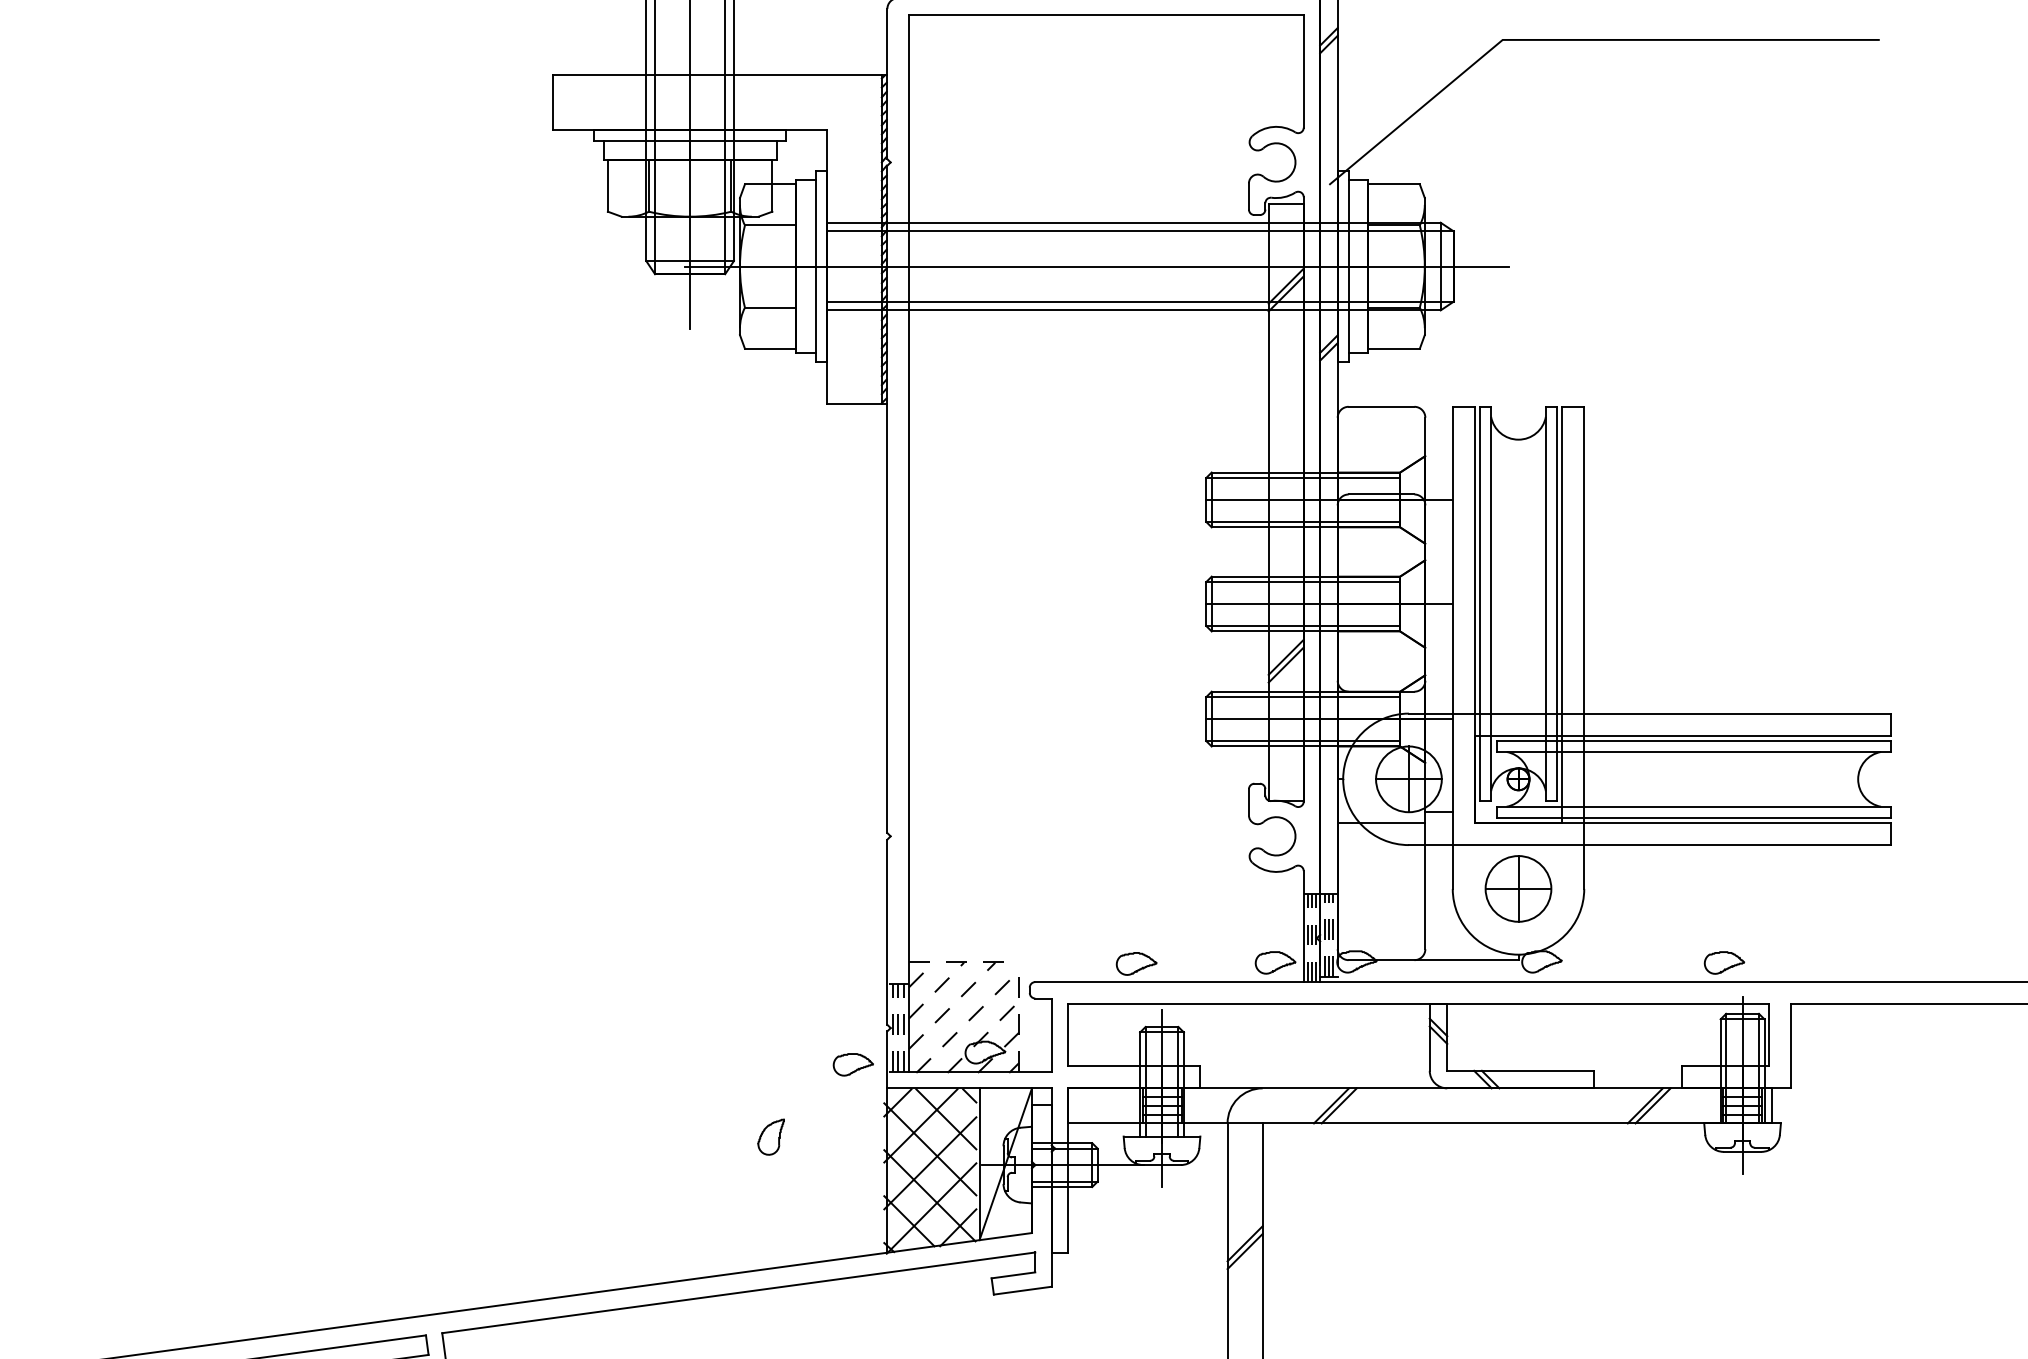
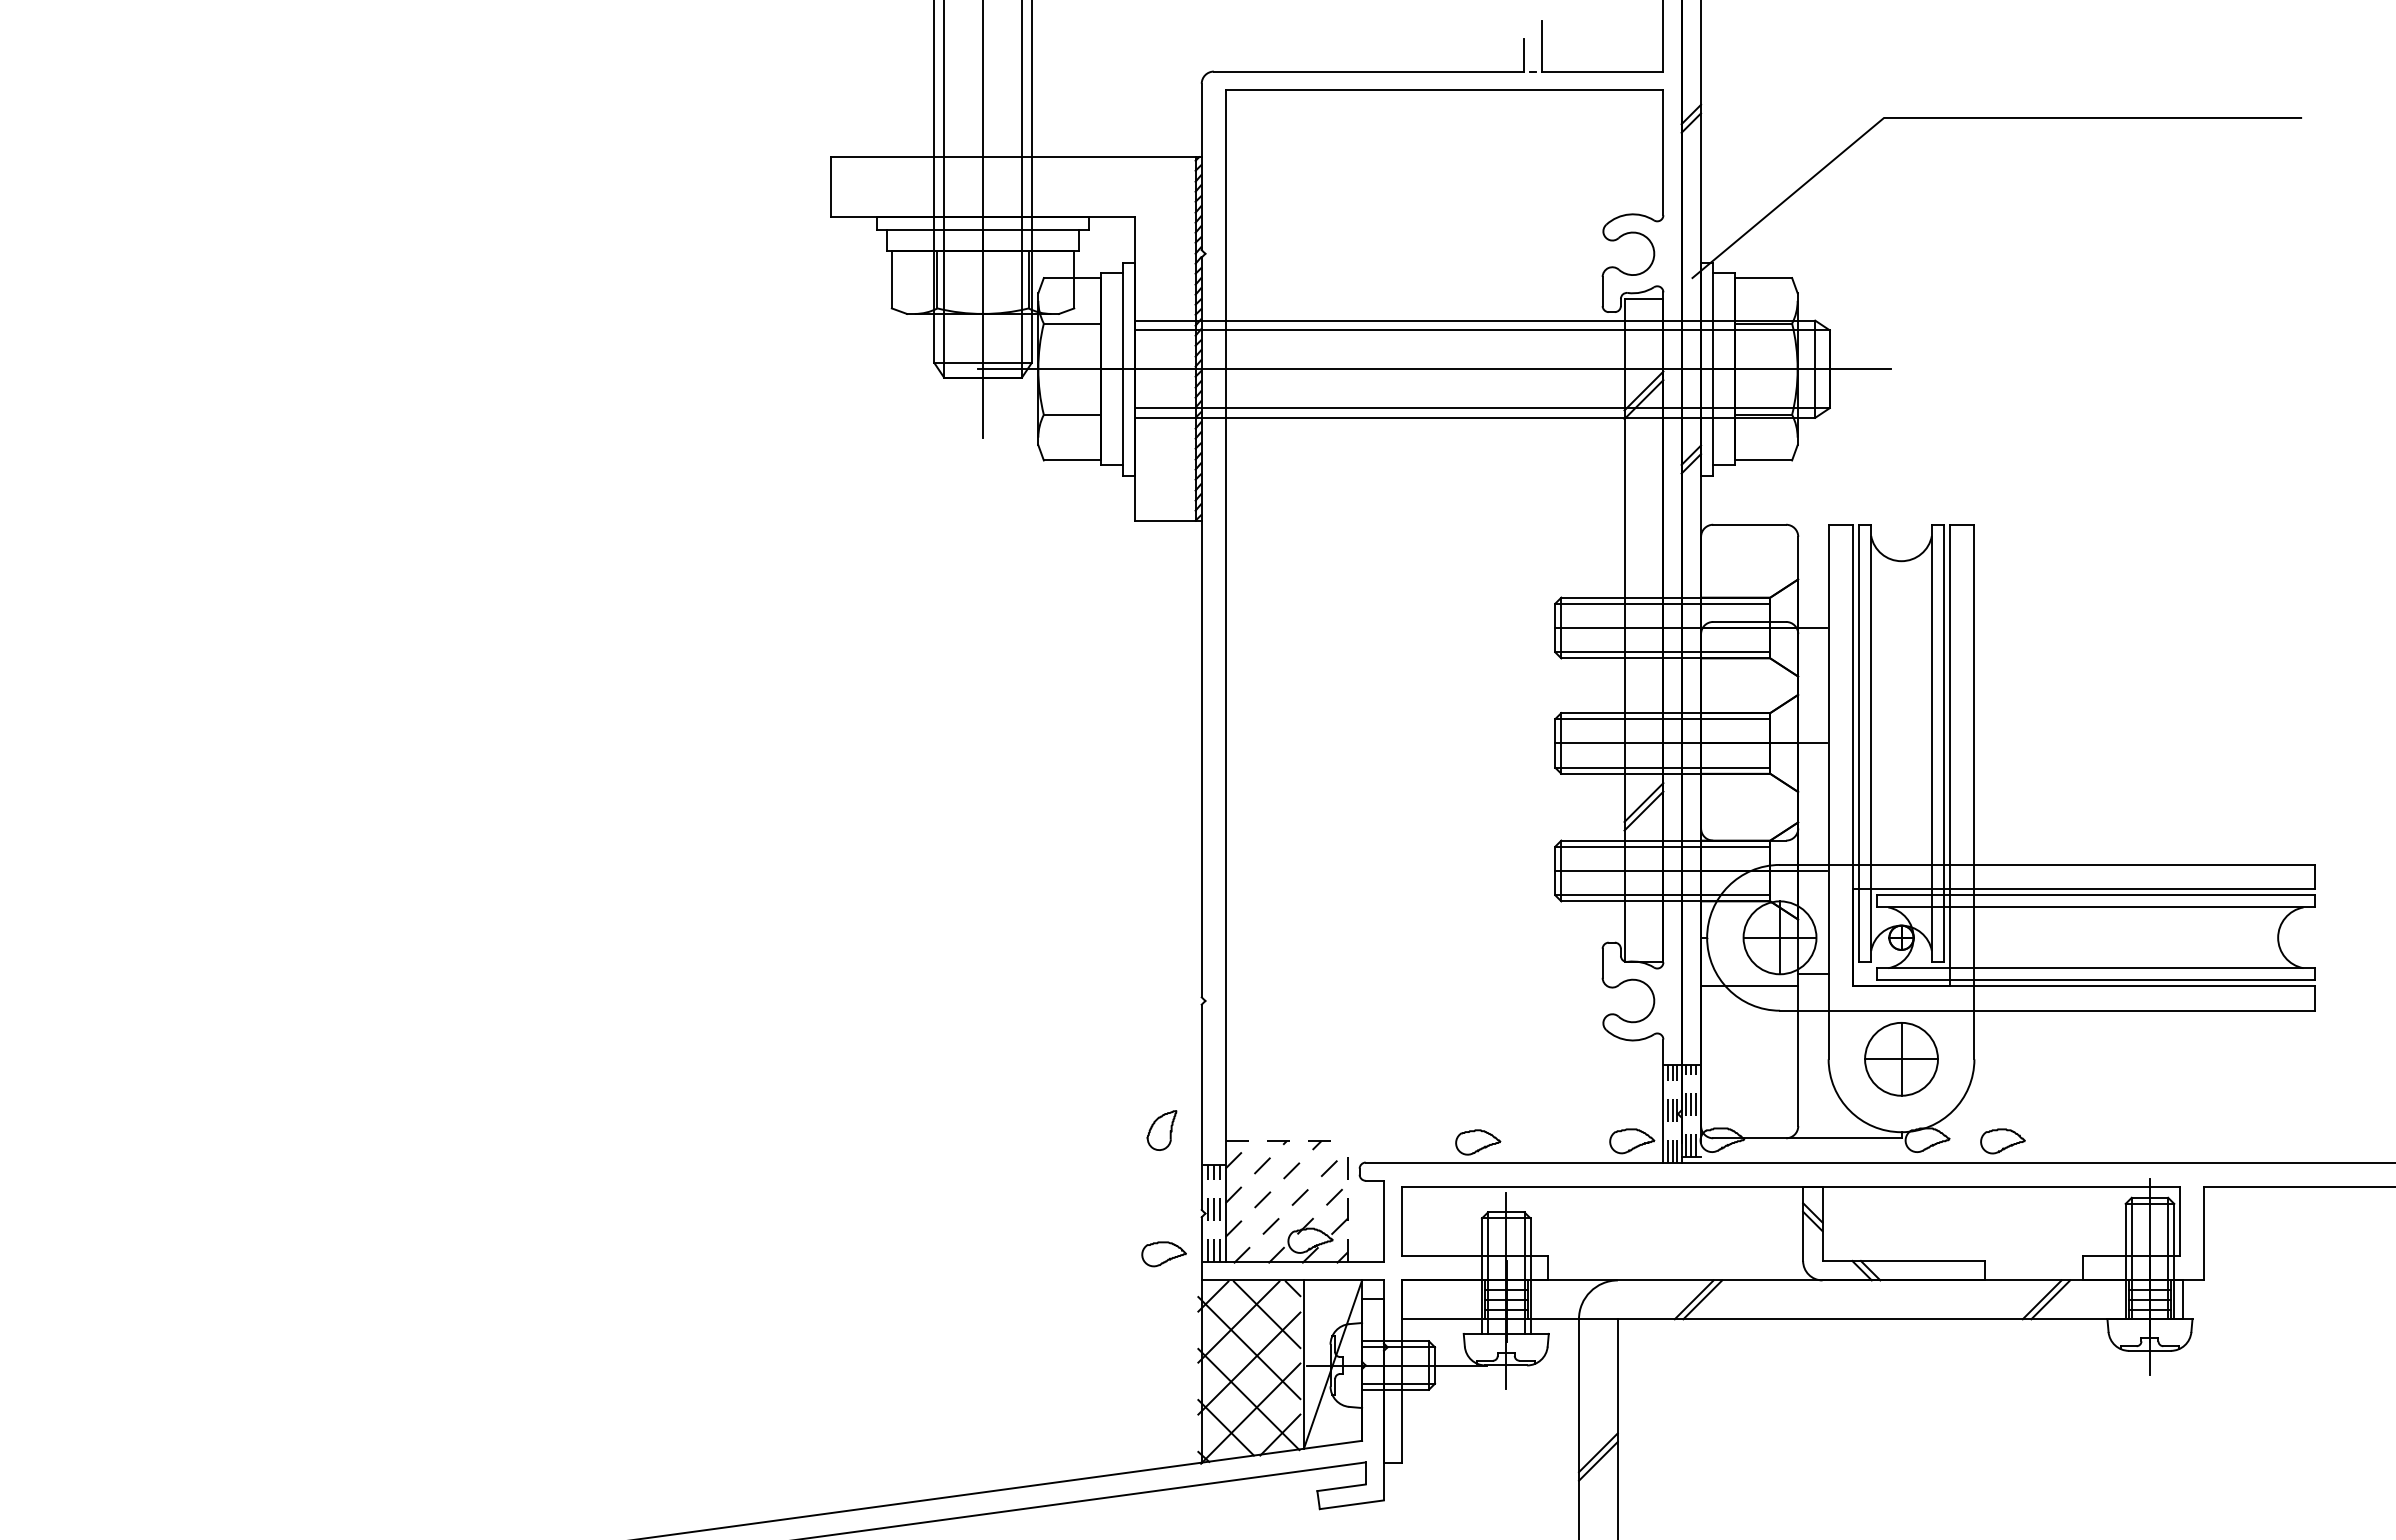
part: (1724, 963) -> (2002, 1141), moved
part: (770, 1137) -> (1161, 1130), moved

